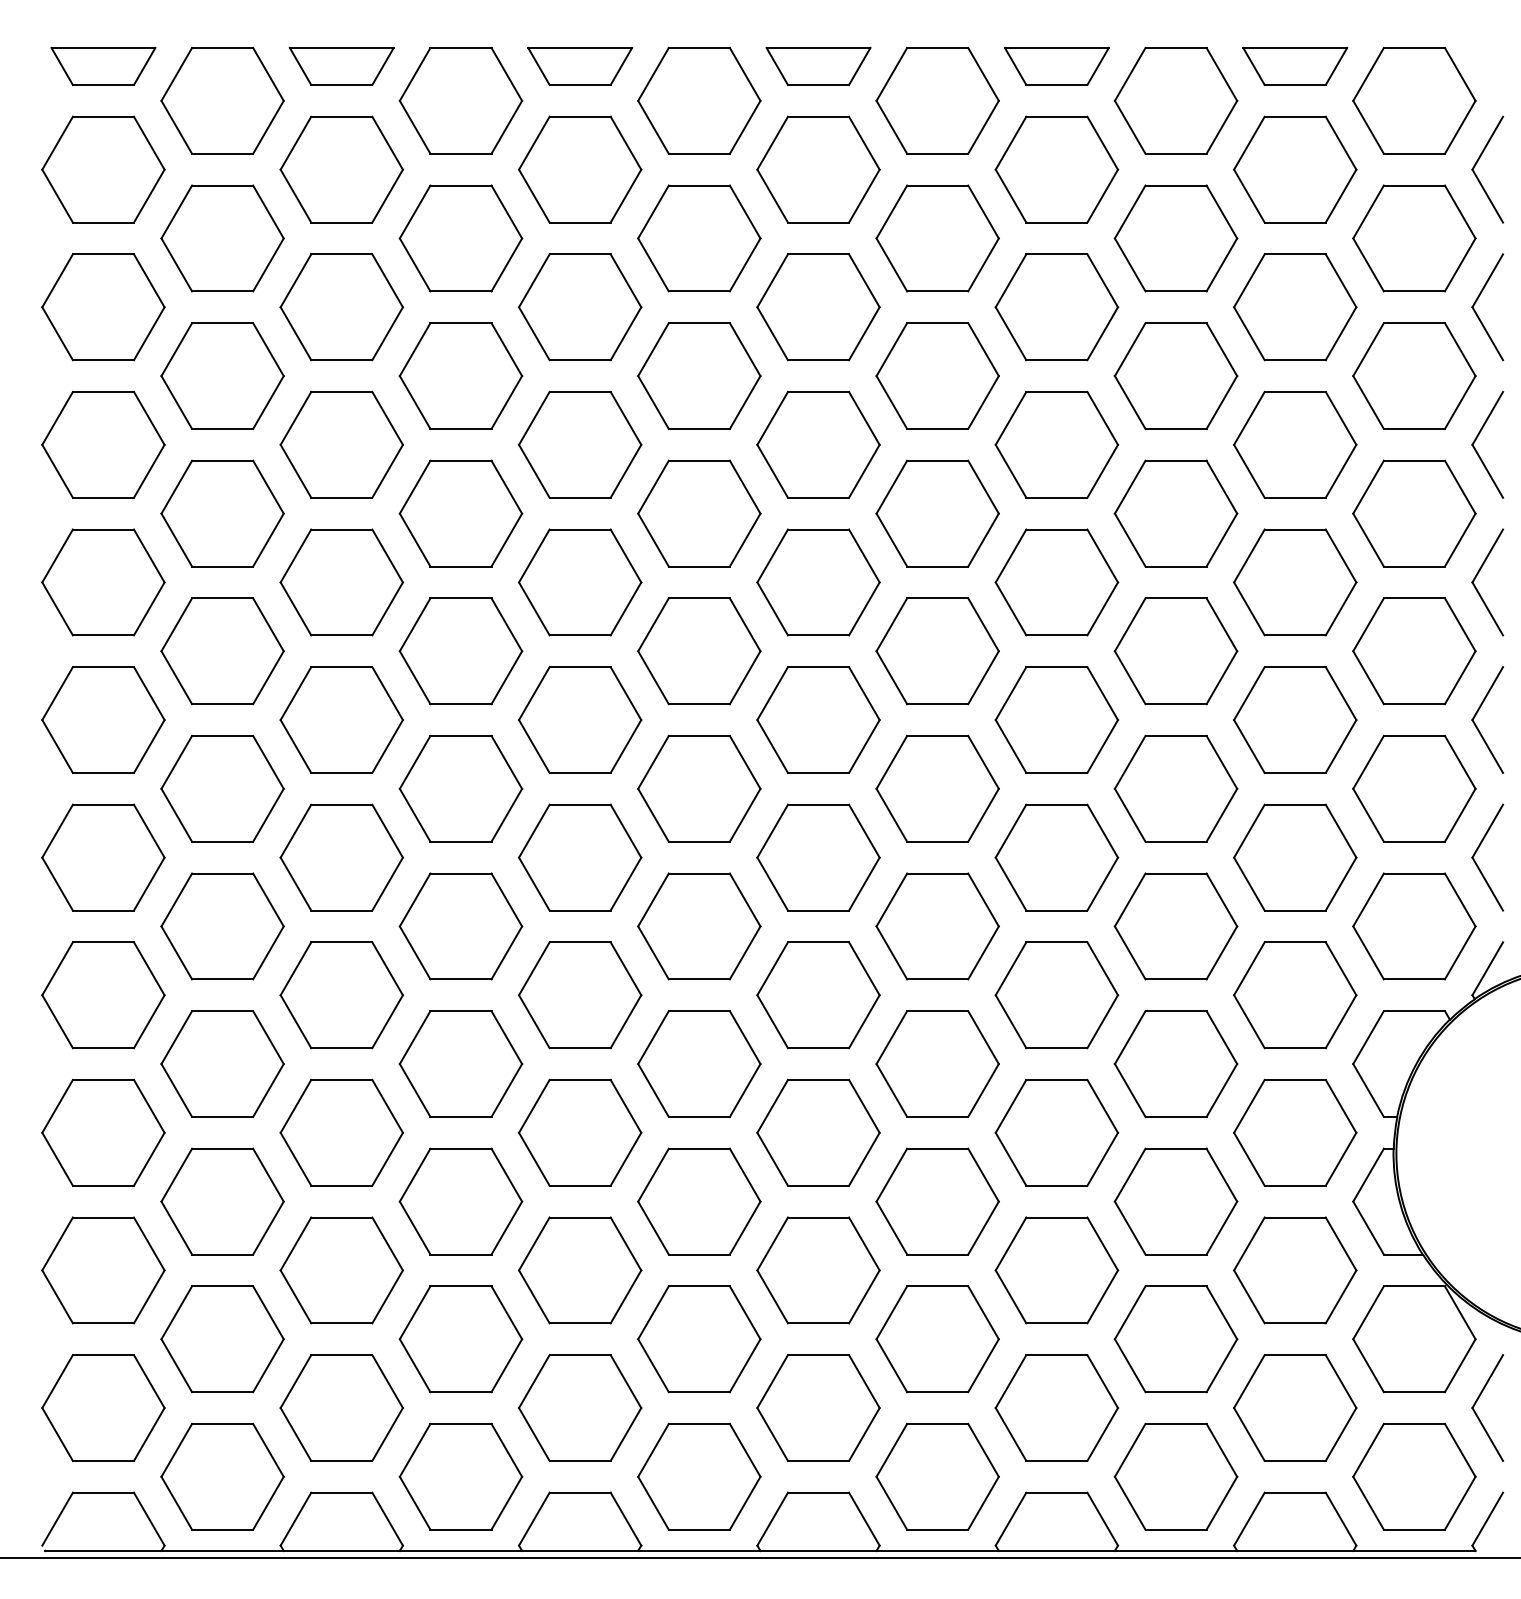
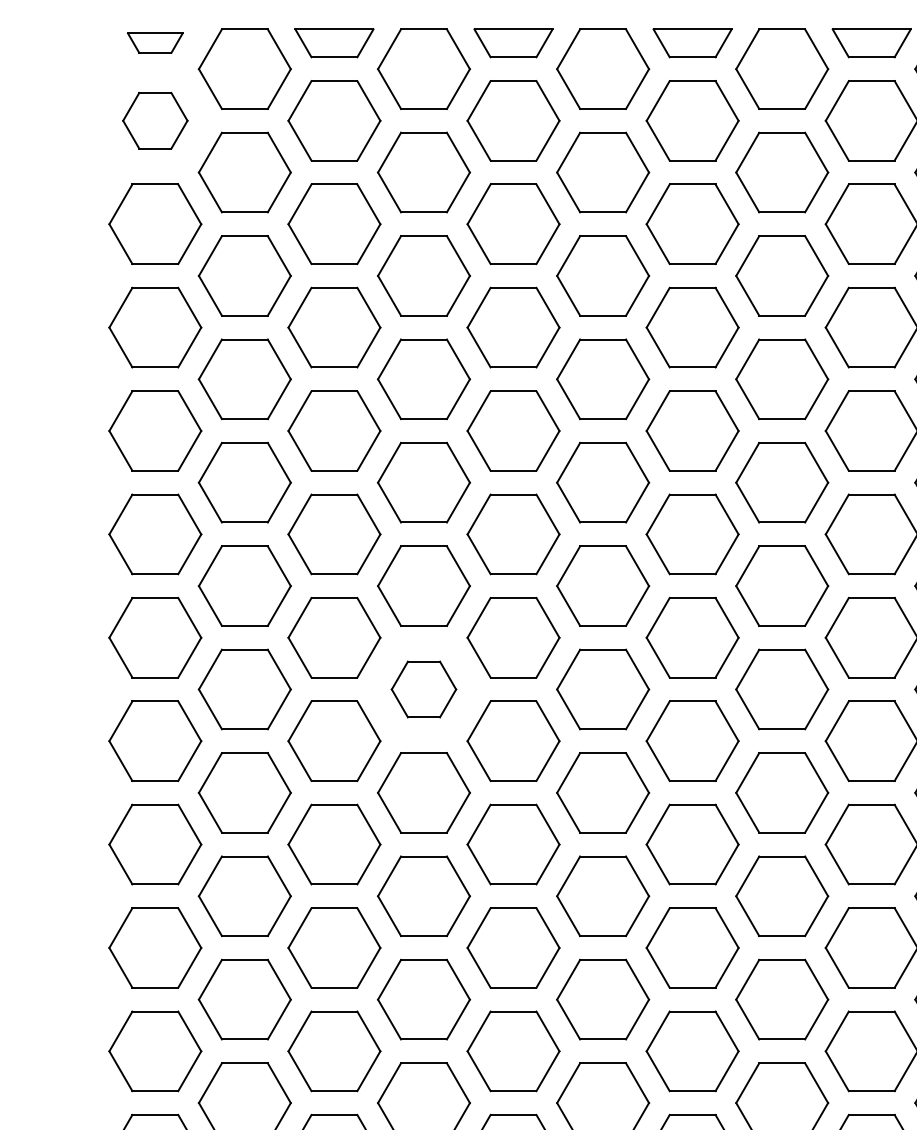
part: (103, 65) -> (155, 42), size x0.7
part: (103, 169) -> (155, 120), size x0.7
part: (460, 926) -> (423, 689), size x0.7

